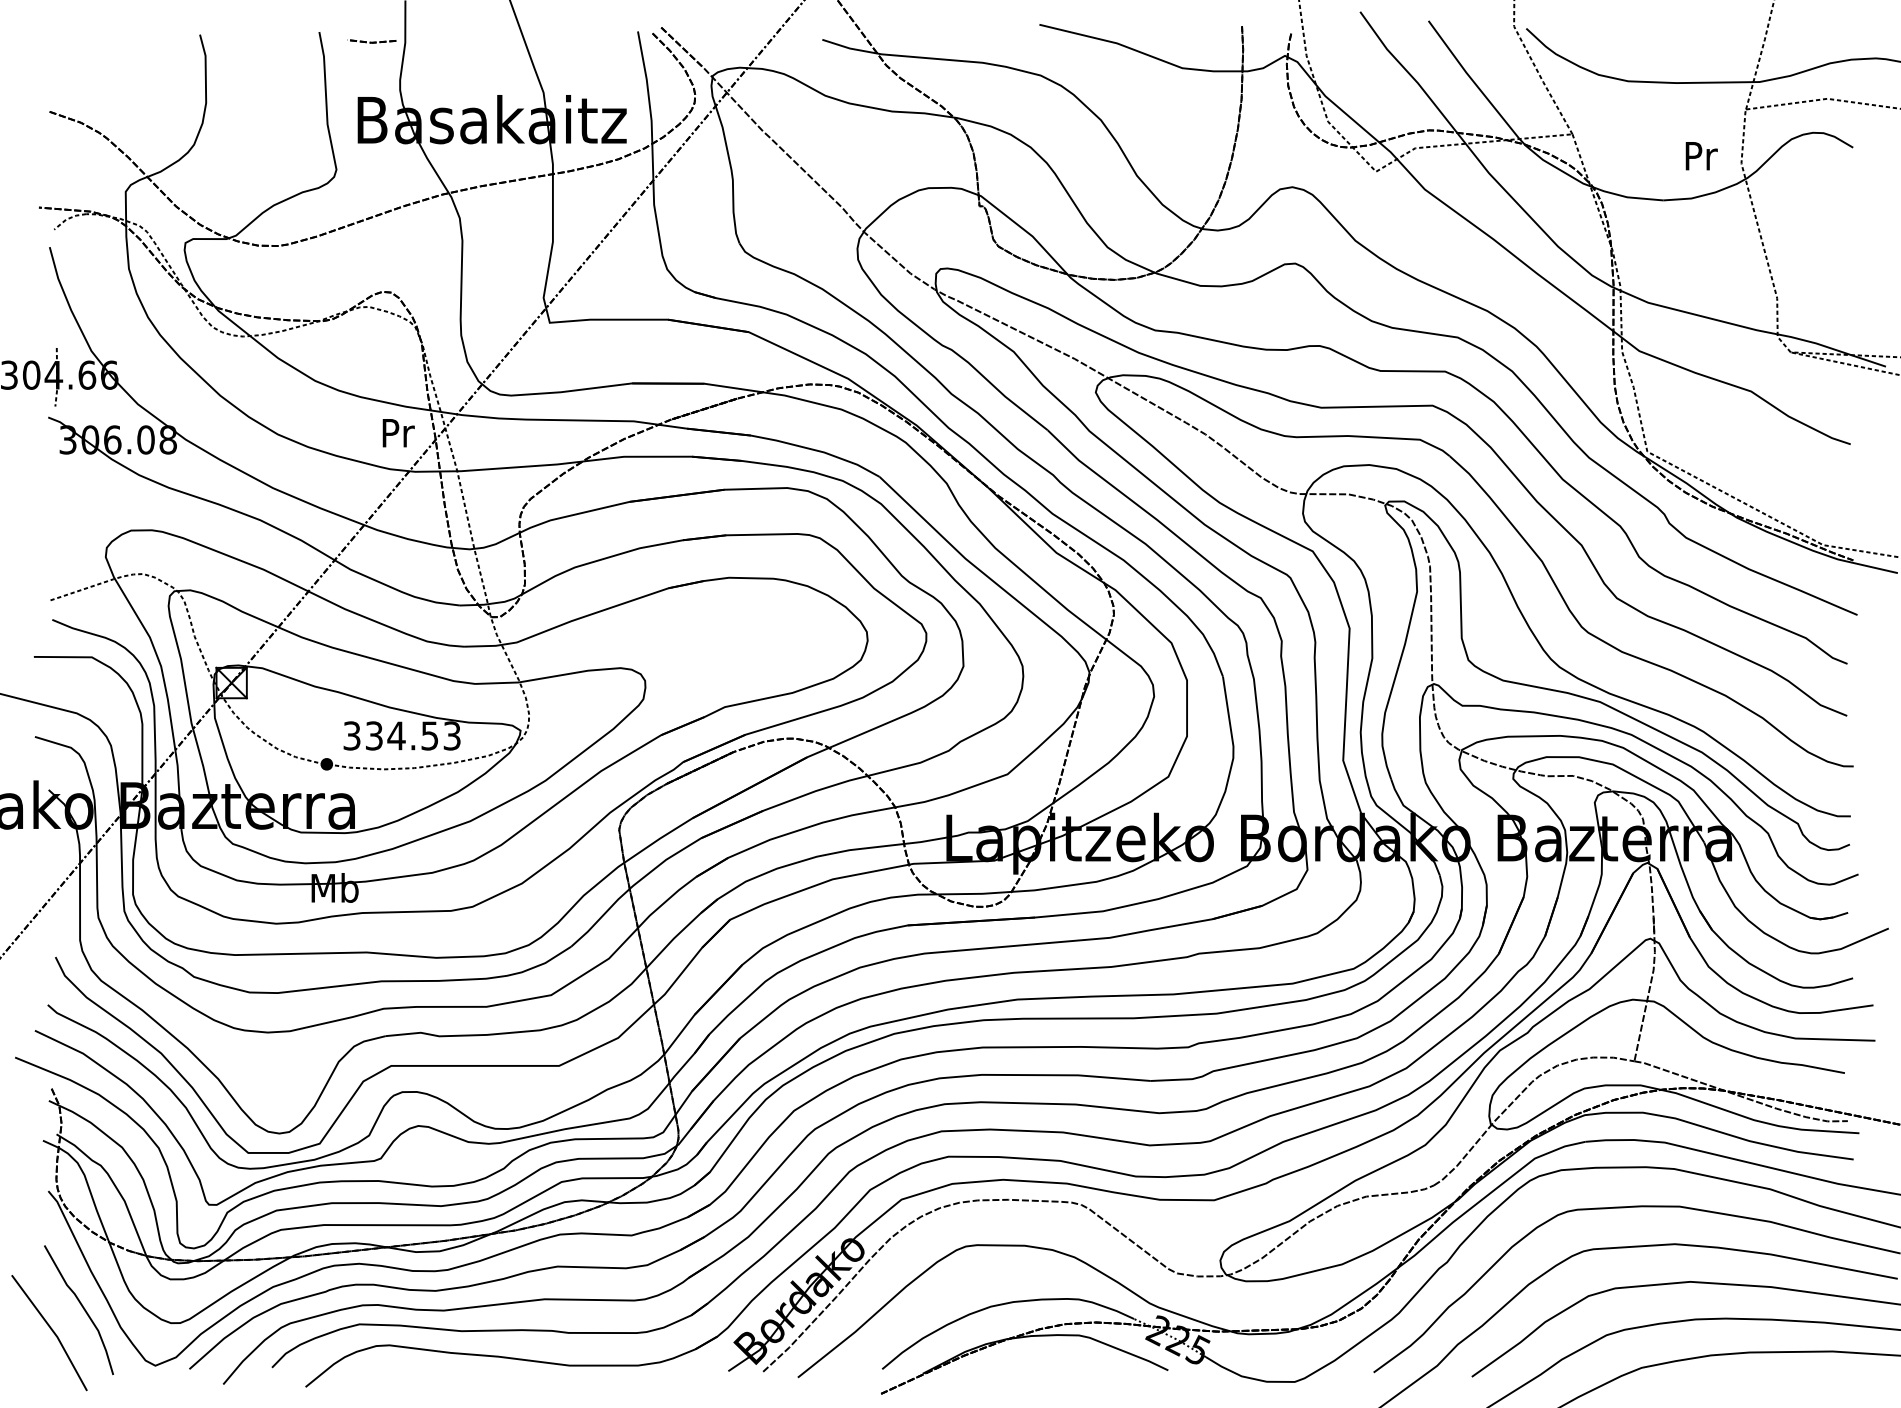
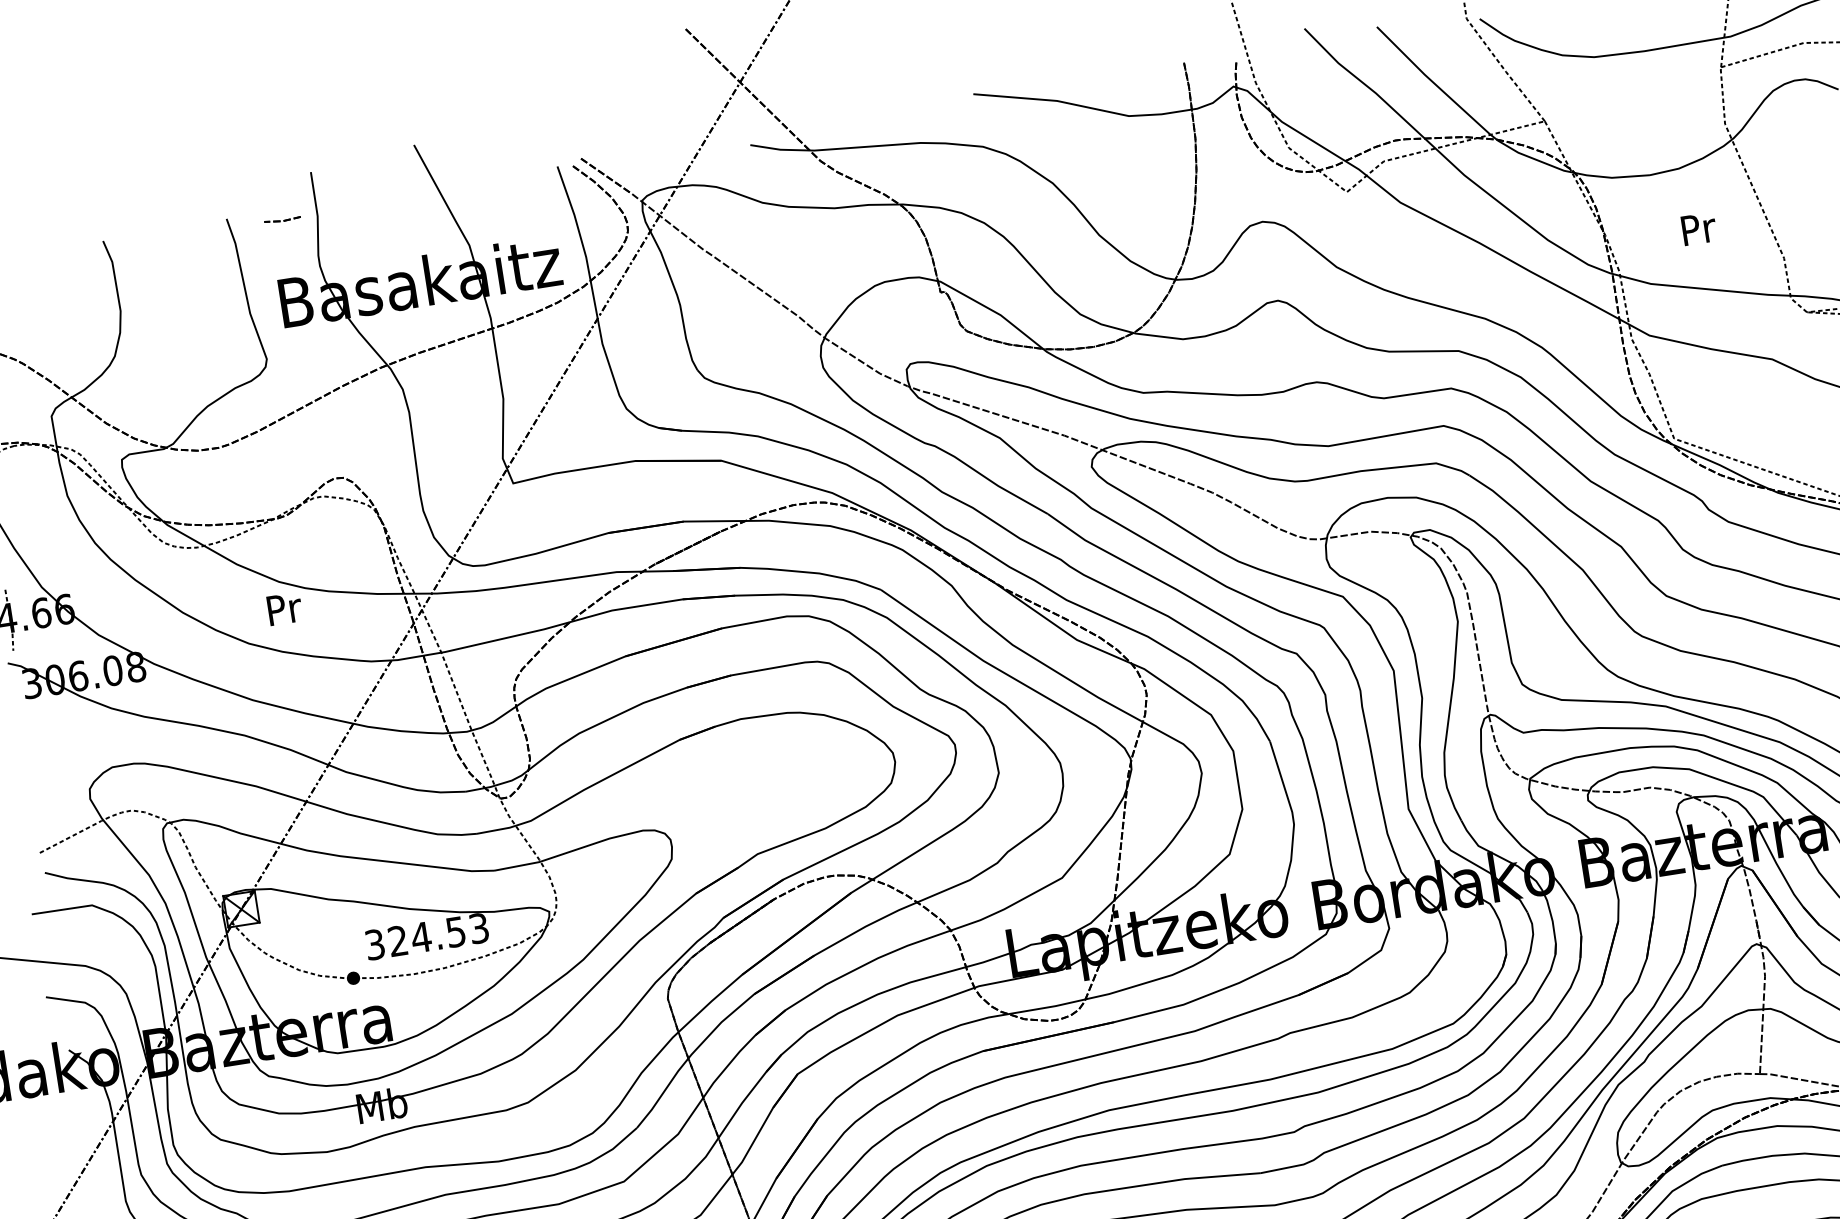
part: (371, 41) -> (282, 220), size x0.71
text: (1701, 156) -> (1699, 229), moved
text: (398, 433) -> (284, 609), moved
text: (373, 735) -> (397, 940), 334.53 -> 324.53

